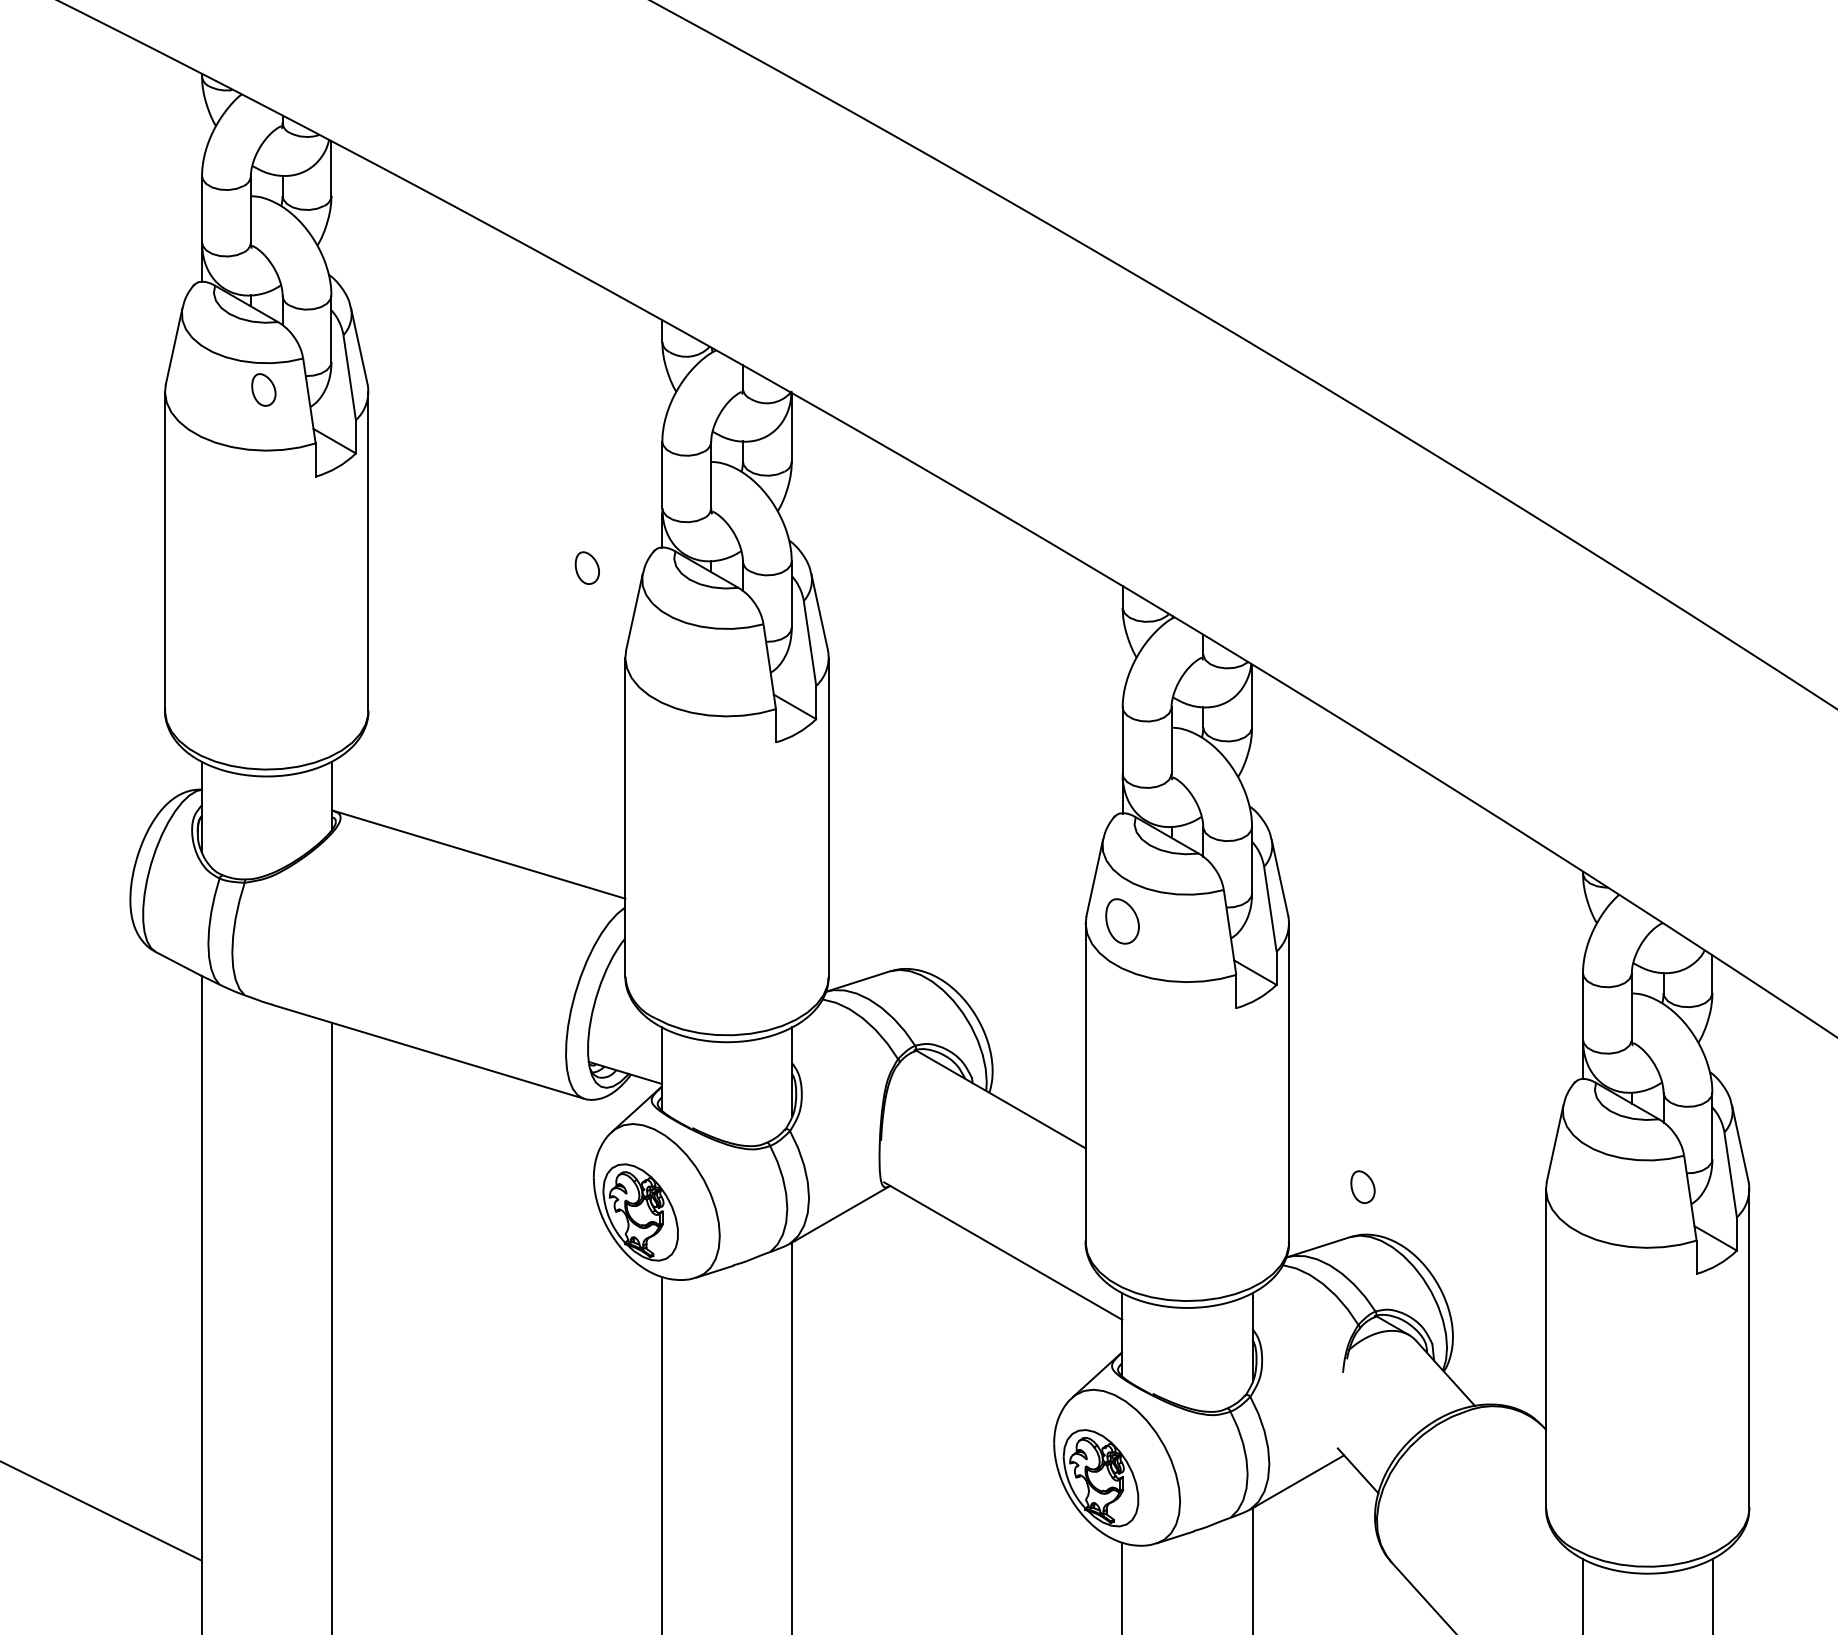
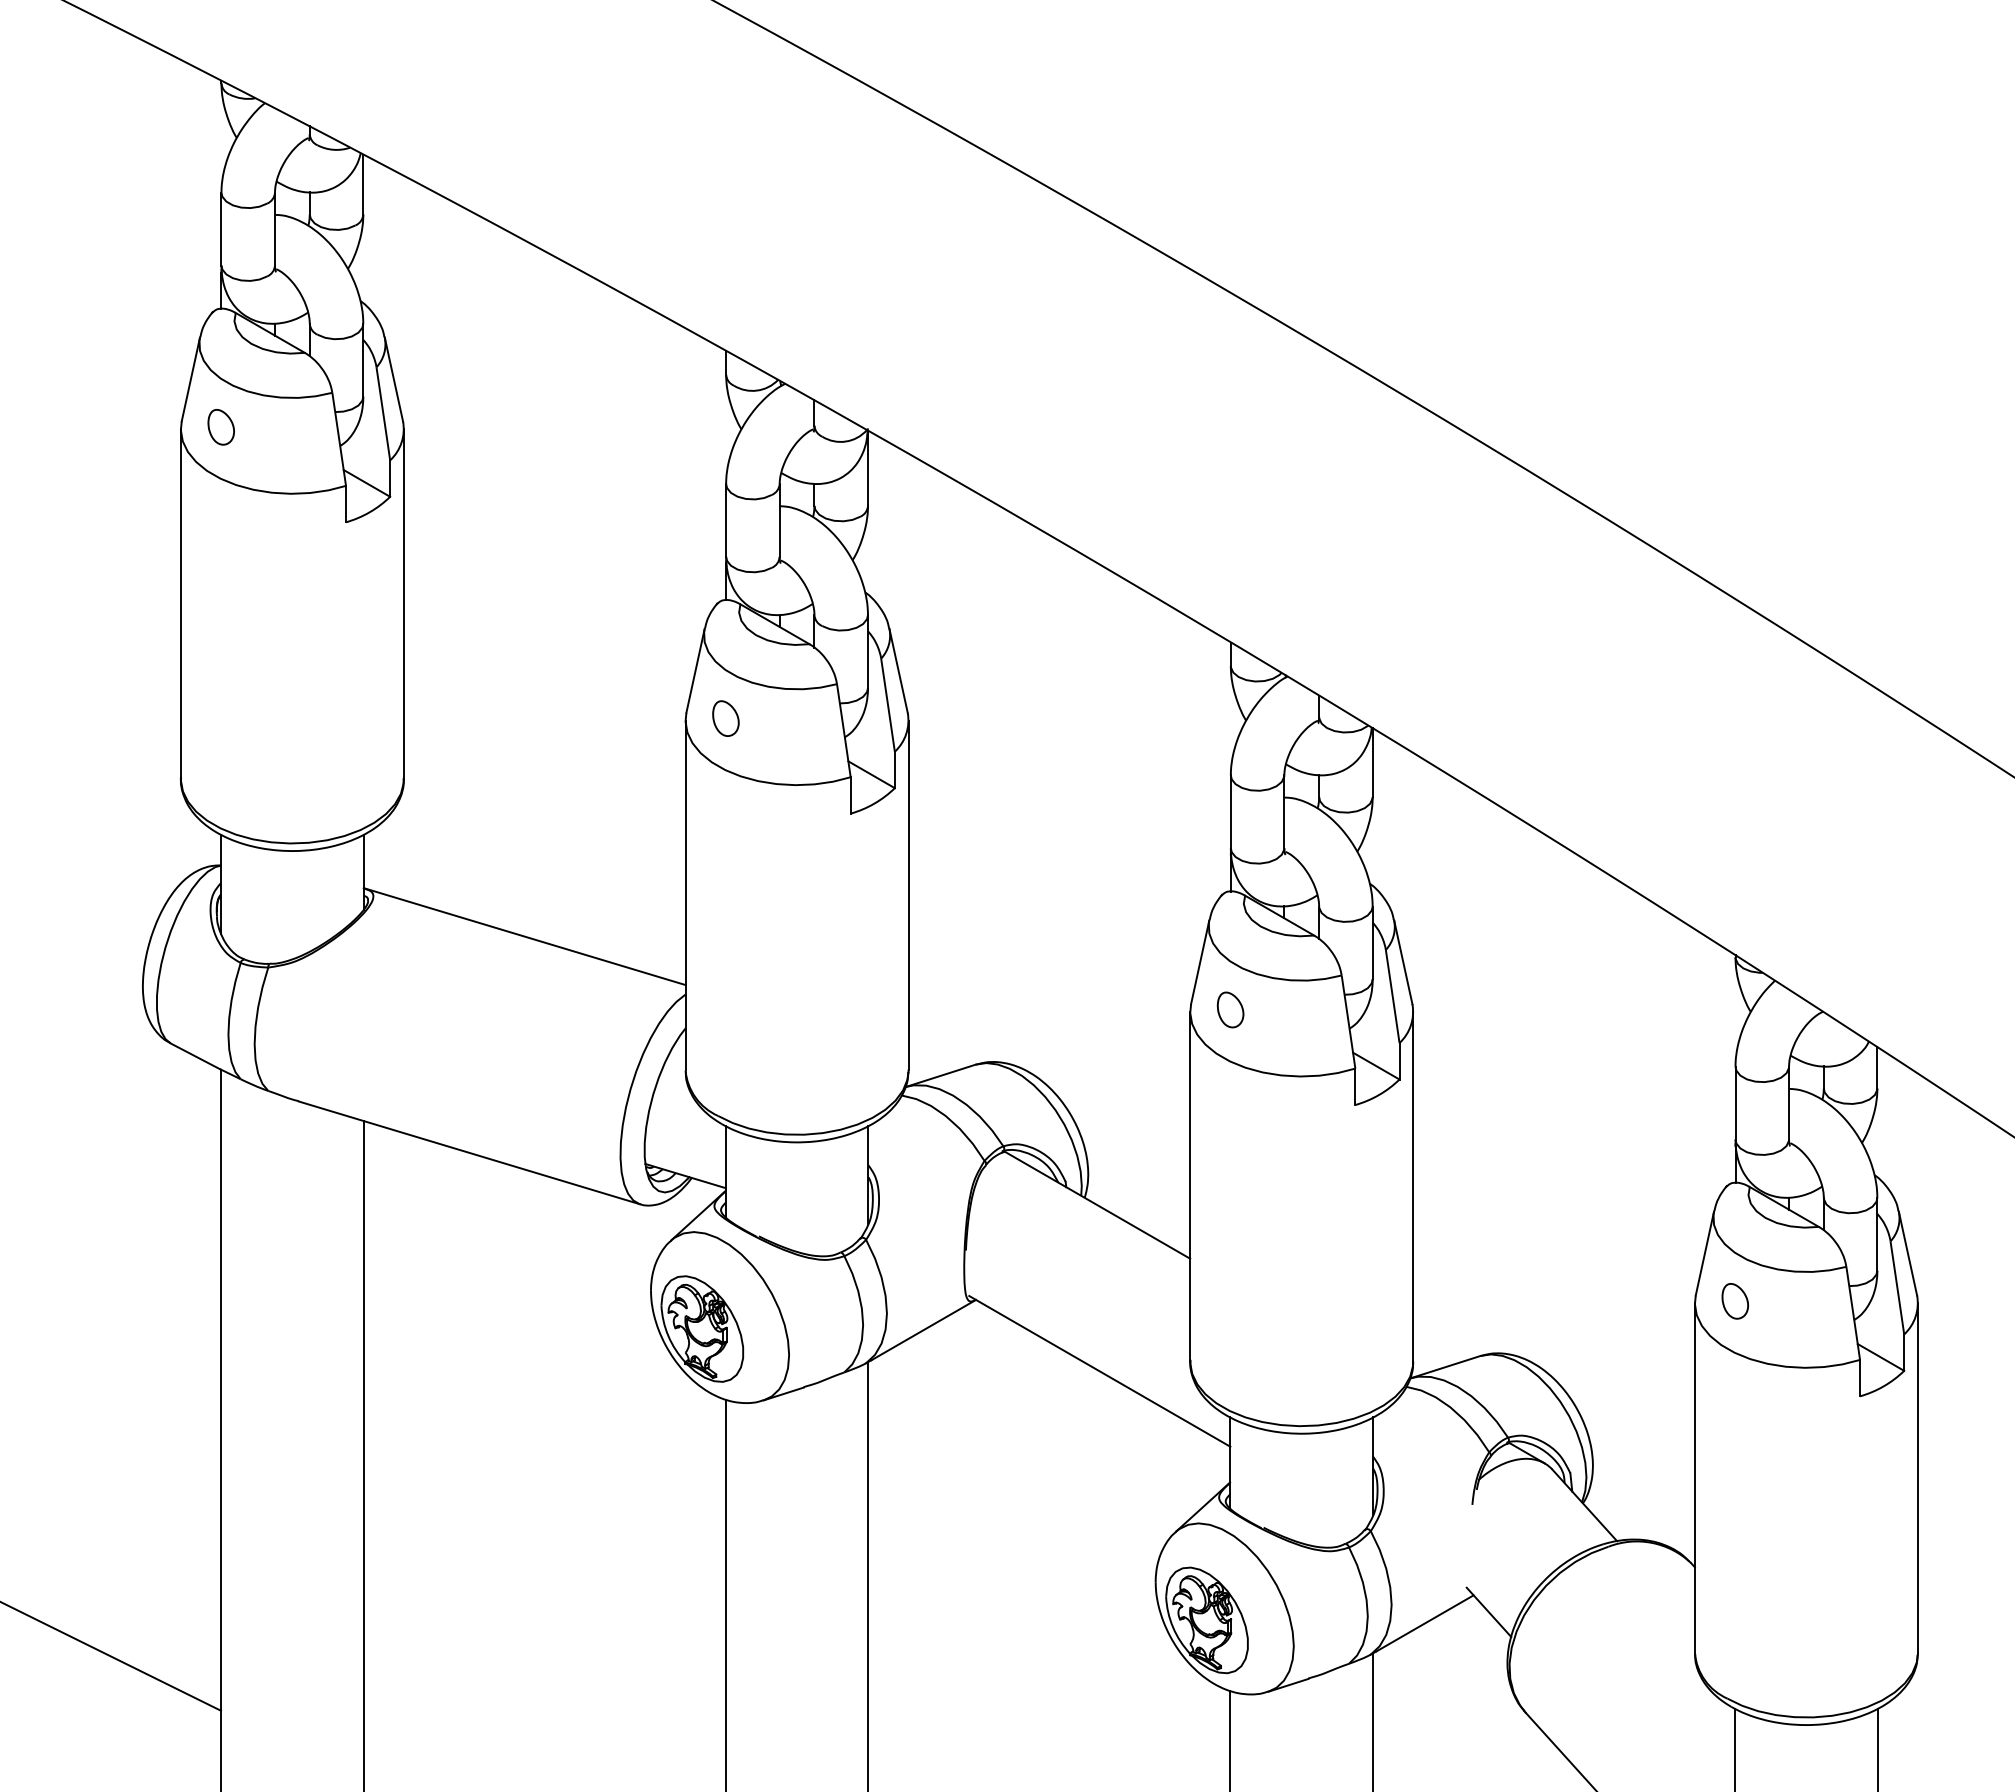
part: (263, 390) -> (220, 427), moved
part: (586, 568) -> (725, 718), moved
part: (1122, 921) -> (1230, 1009), size x0.71
part: (1362, 1187) -> (1734, 1301), moved

